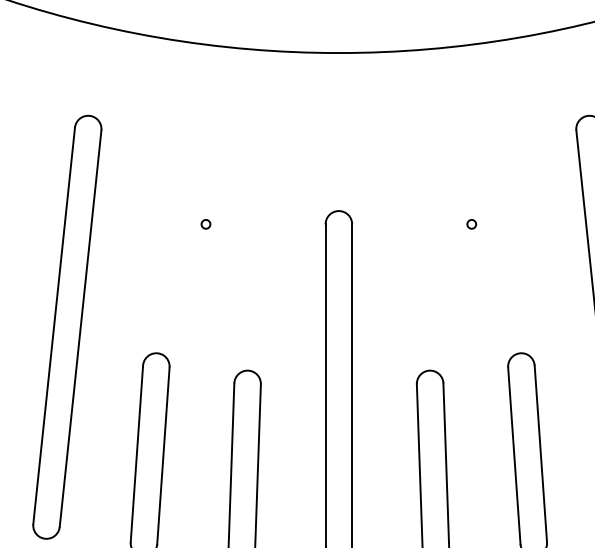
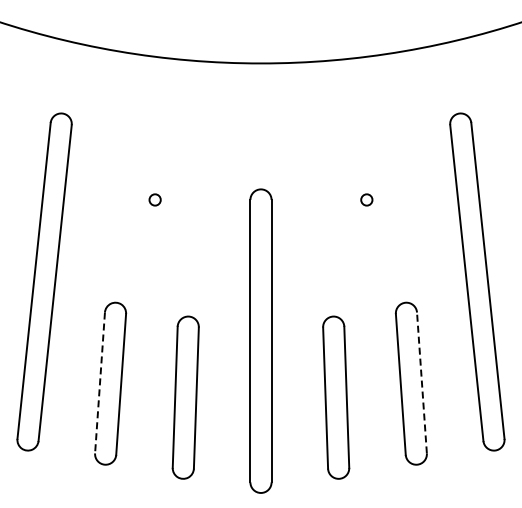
circle: (205, 223) -> (154, 199), size x1.6
circle: (471, 223) -> (366, 199), size x1.6
line: (137, 453) -> (100, 382), solid -> dashed
line: (540, 453) -> (421, 382), solid -> dashed

